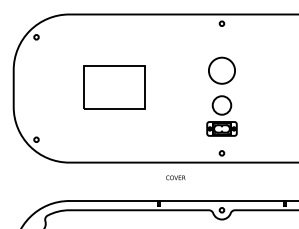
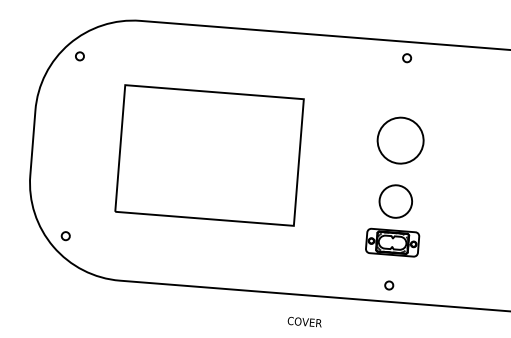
part: (113, 87) -> (208, 155), size x1.67

